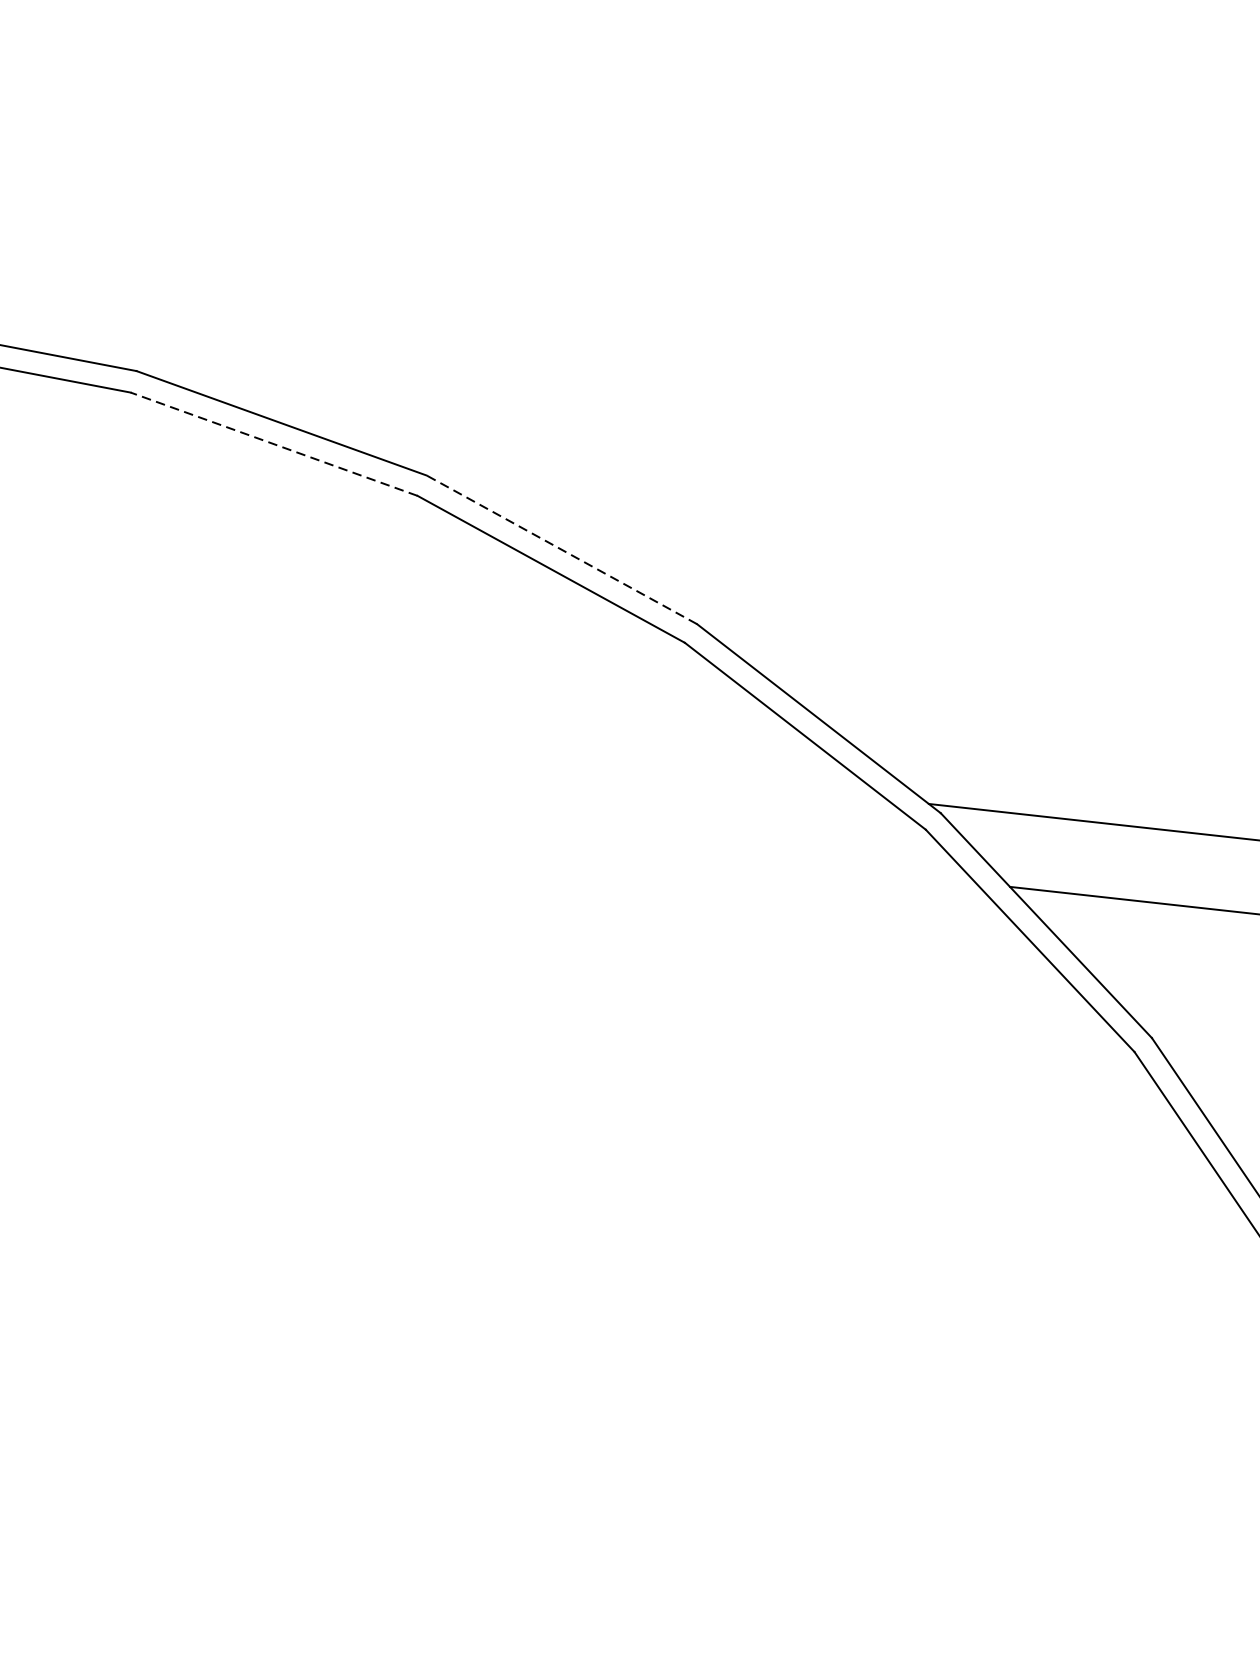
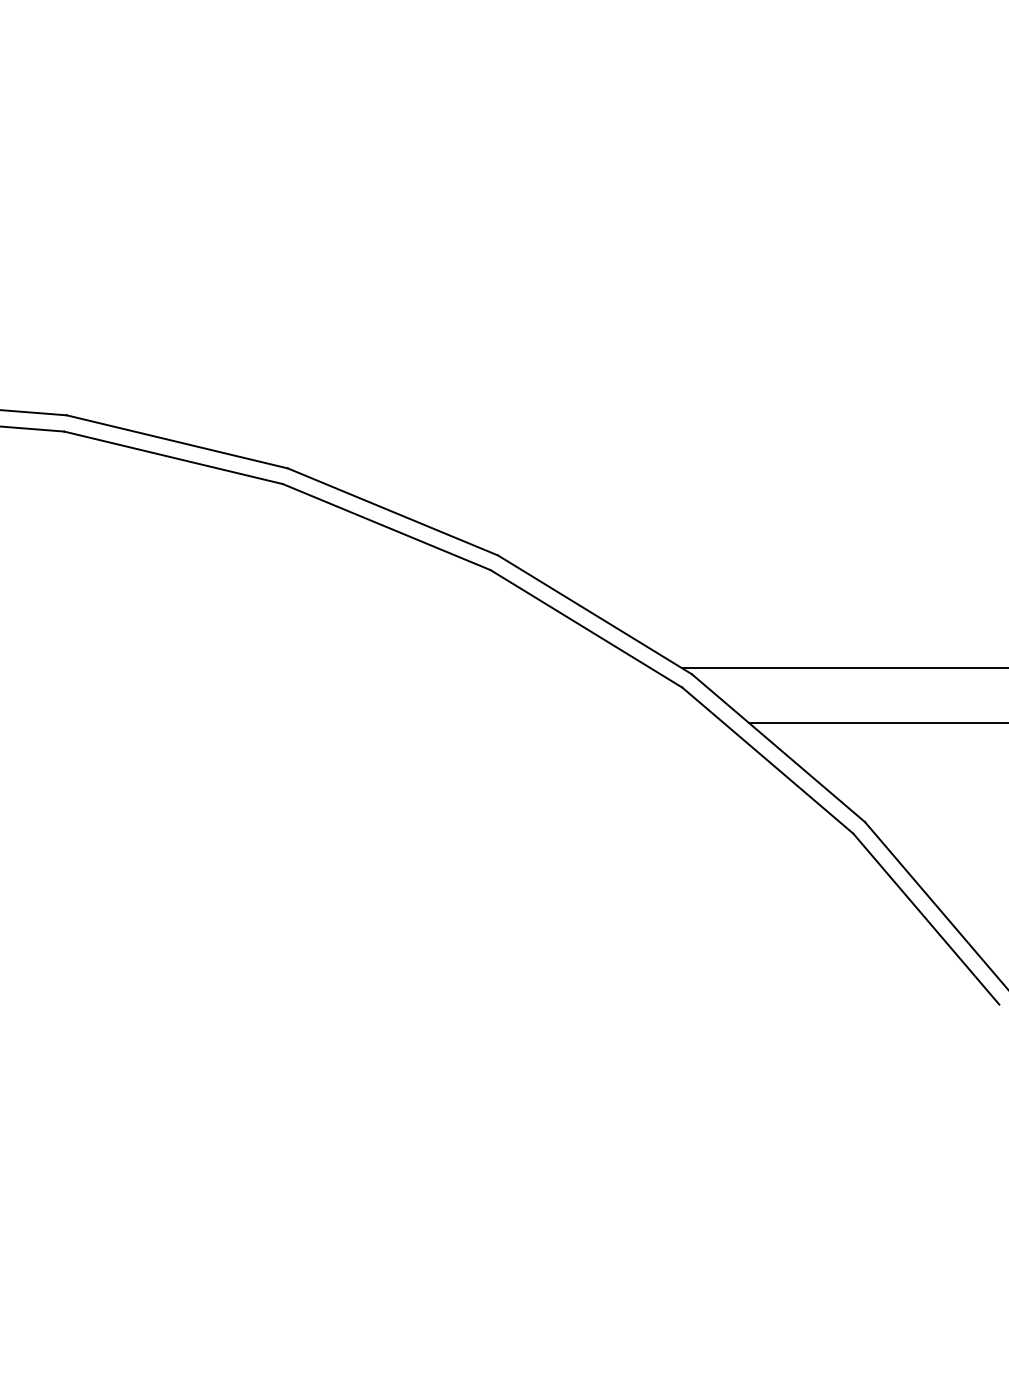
line: (274, 443) -> (173, 457), dashed -> solid
line: (562, 549) -> (393, 511), dashed -> solid

